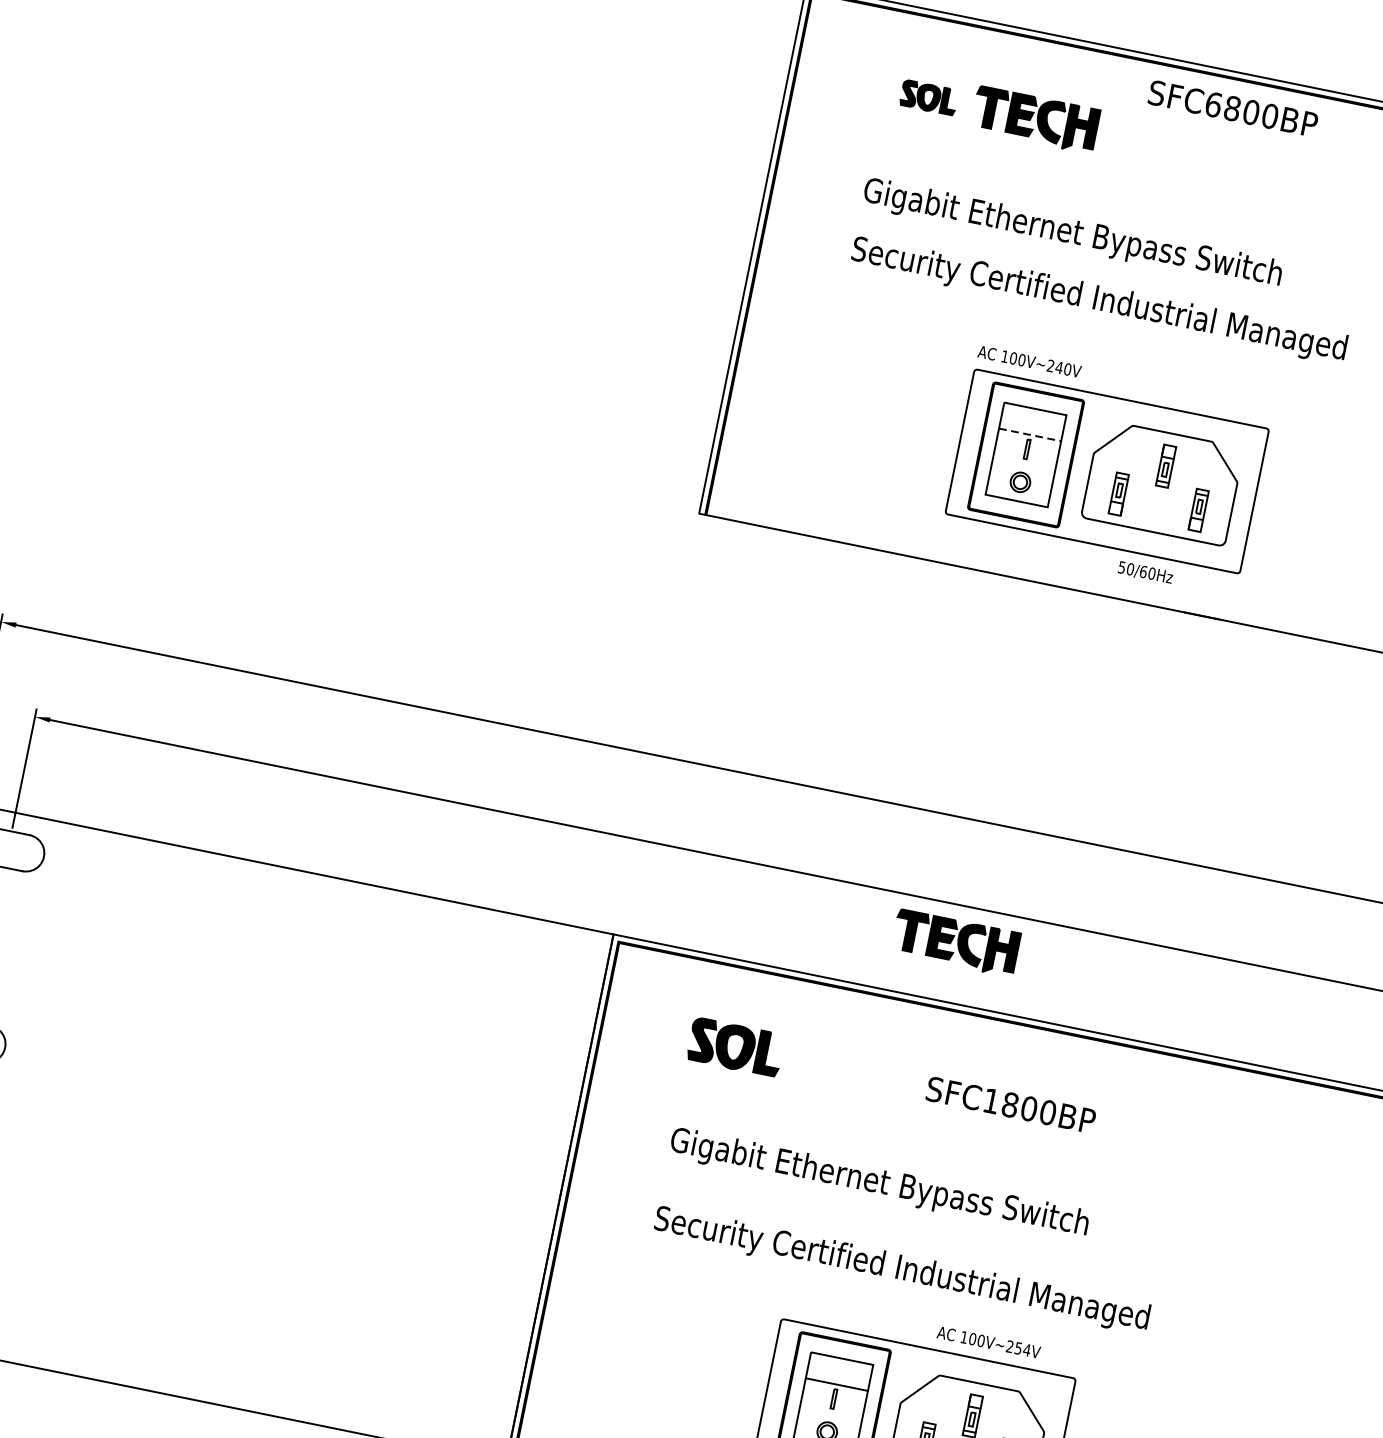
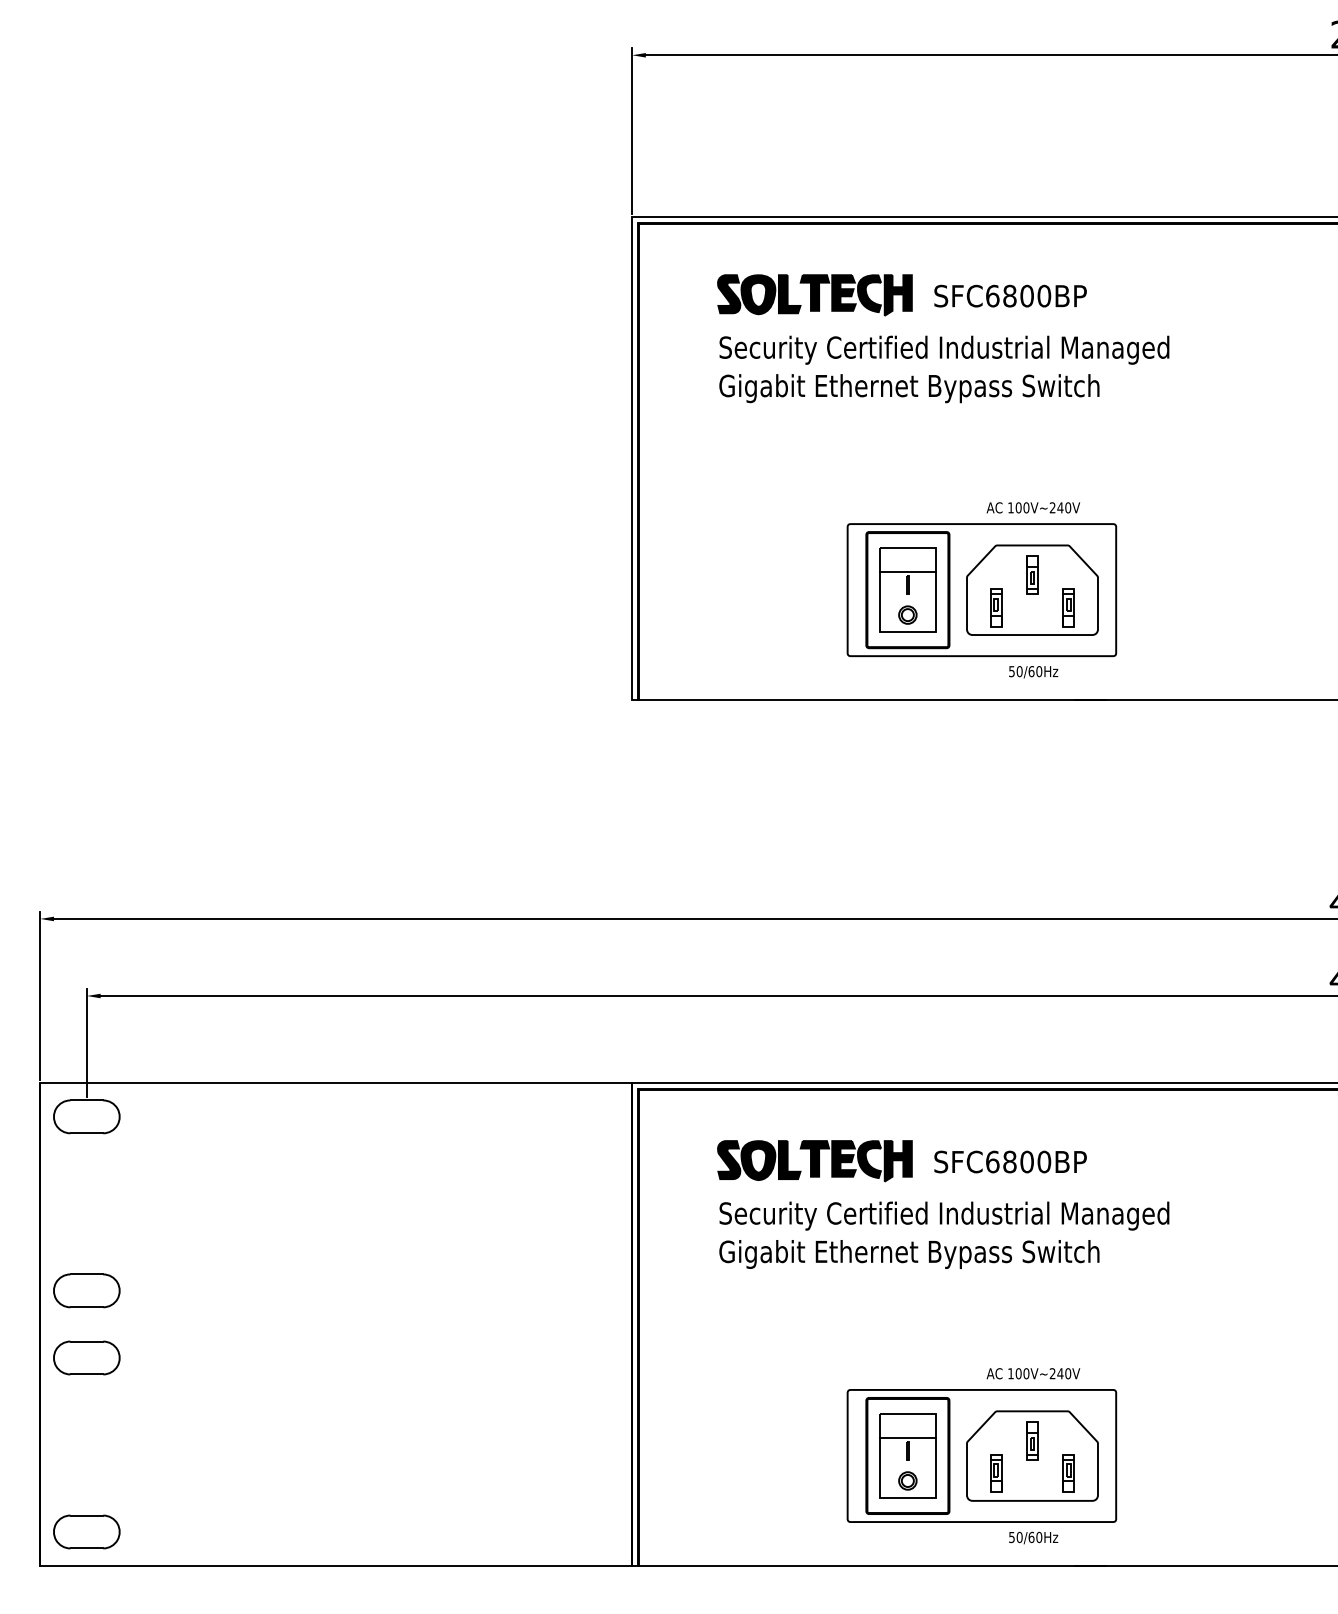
part: (929, 97) -> (759, 294), size x1.67
text: (1233, 108) -> (1010, 295), moved
text: (1099, 300) -> (944, 349), moved
text: (1029, 361) -> (1033, 507), moved
line: (1030, 434) -> (908, 571), dashed -> solid
part: (954, 943) -> (855, 1161), moved
text: (991, 1100) -> (992, 1161), SFC1800BP -> SFC6800BP
text: (902, 1269) -> (944, 1215), moved
text: (1023, 1349) -> (1064, 1373), 100V~254V -> 100V~240V

